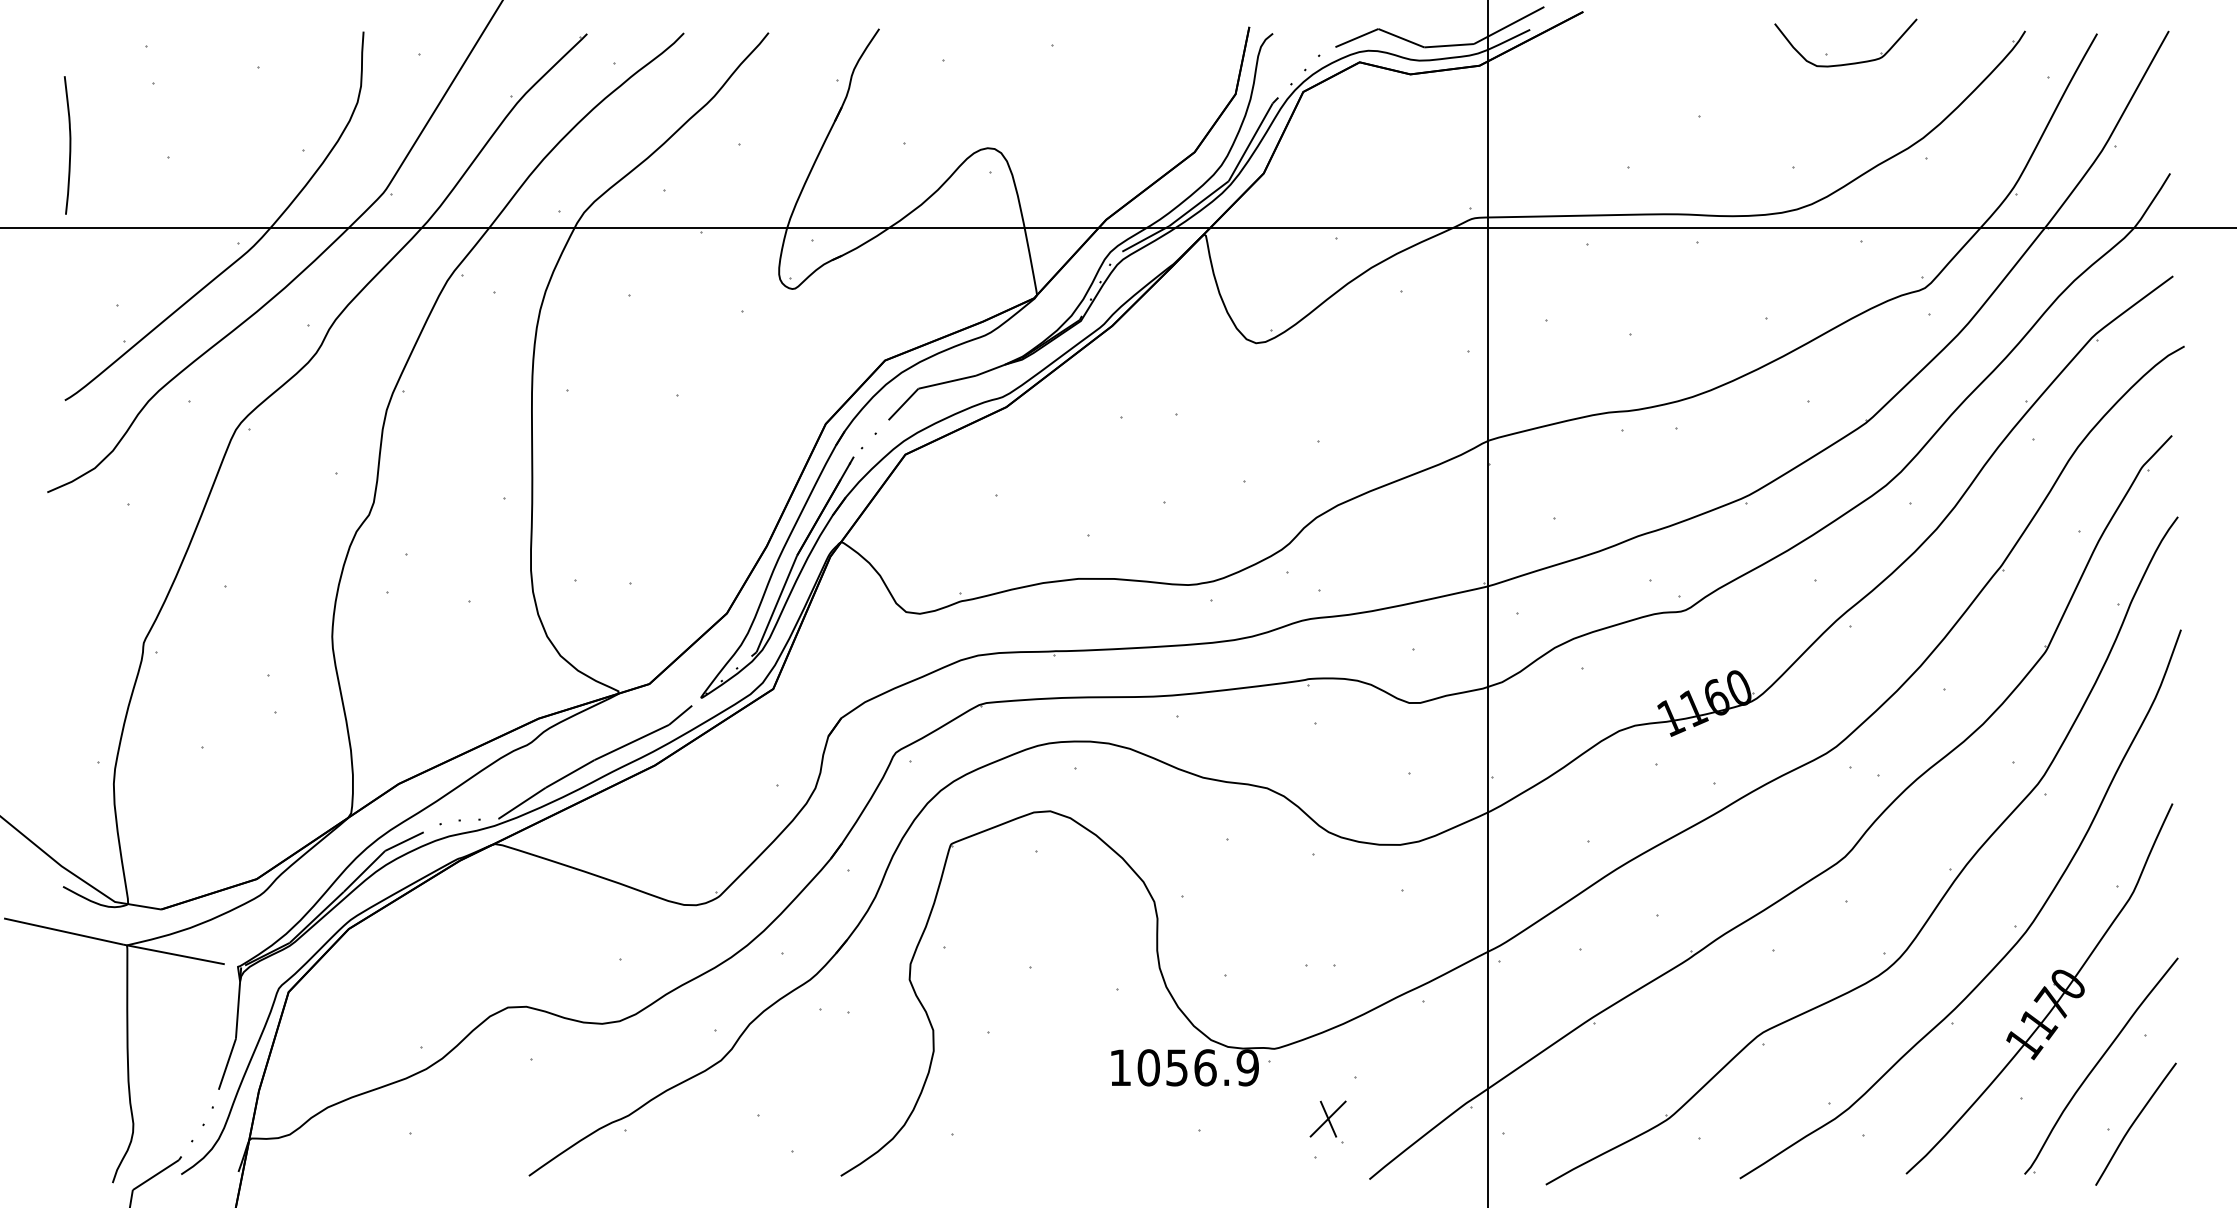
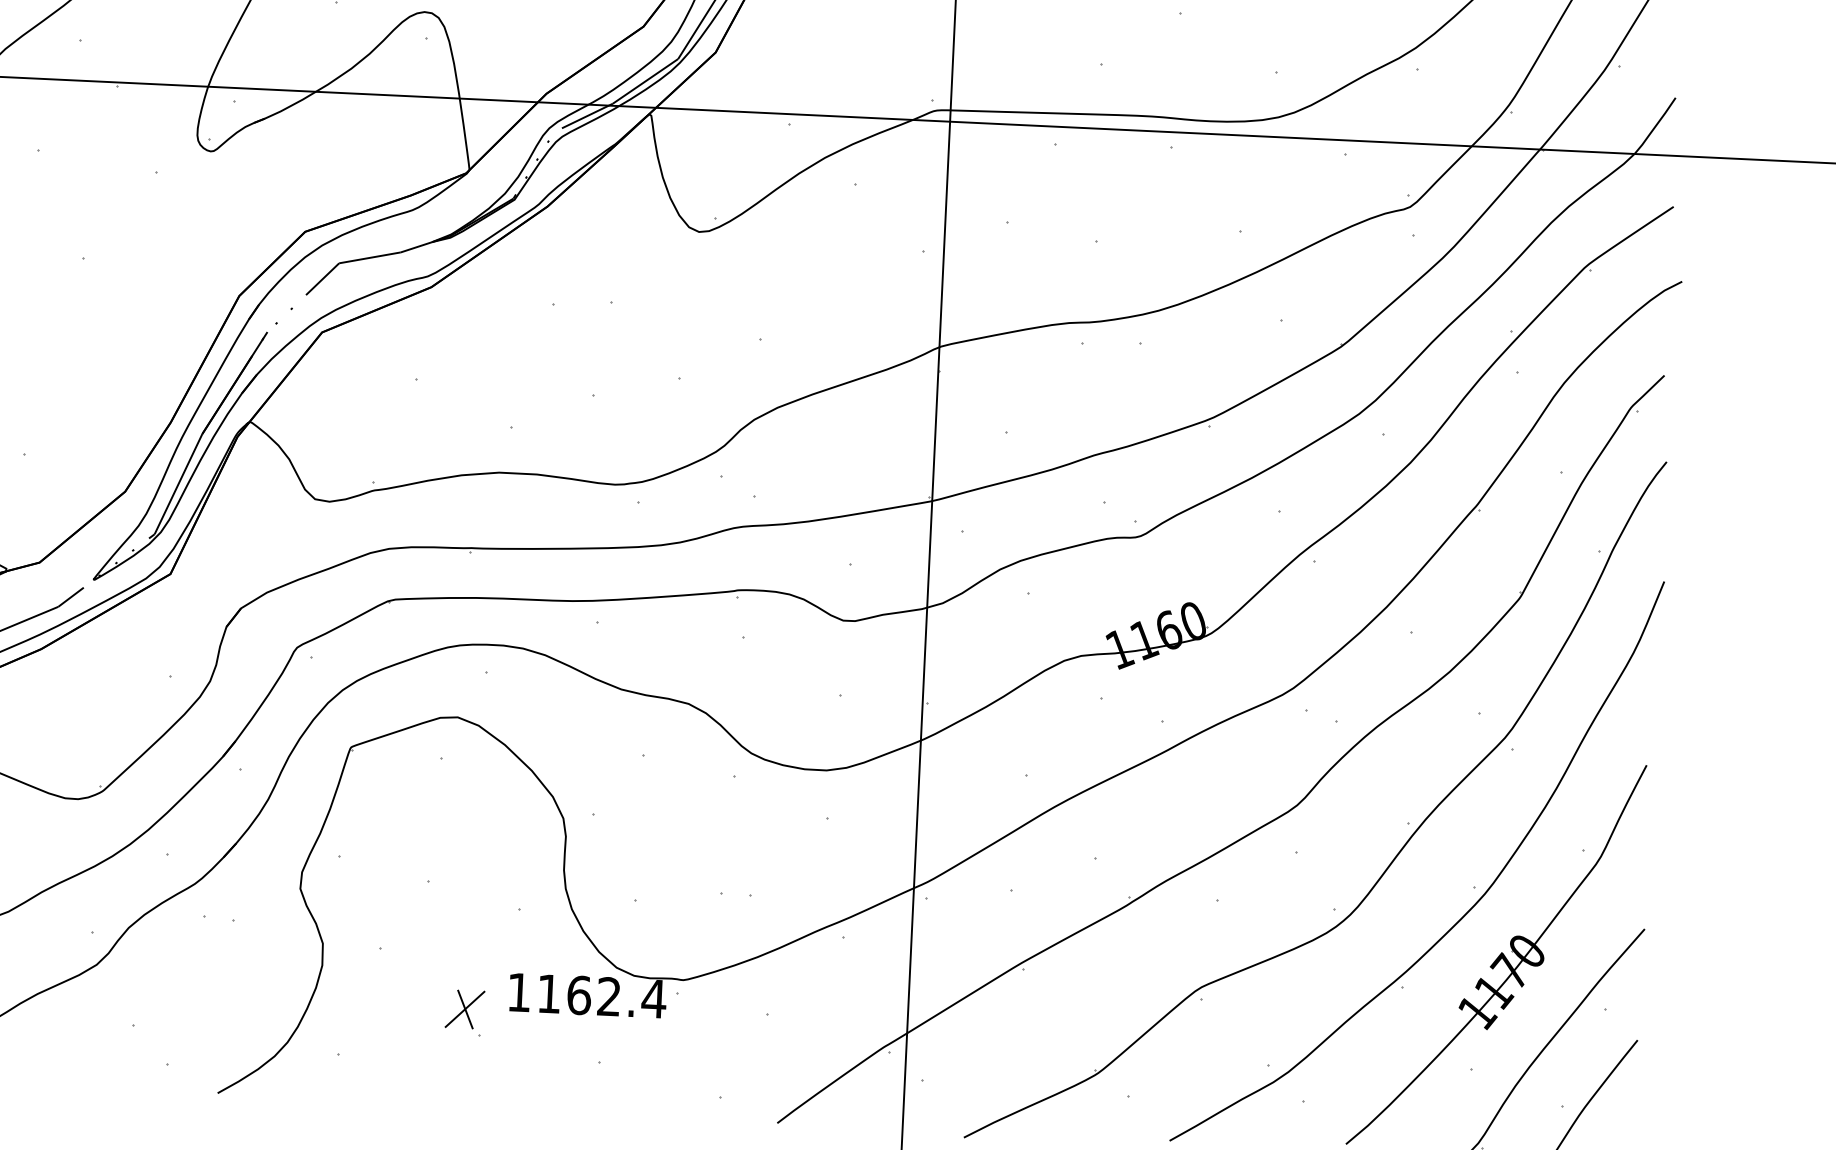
text: (1198, 1067) -> (601, 996), 1056.9 -> 1162.4
part: (1327, 1121) -> (464, 1011), moved

